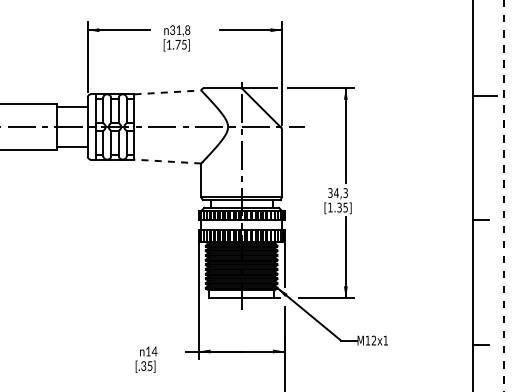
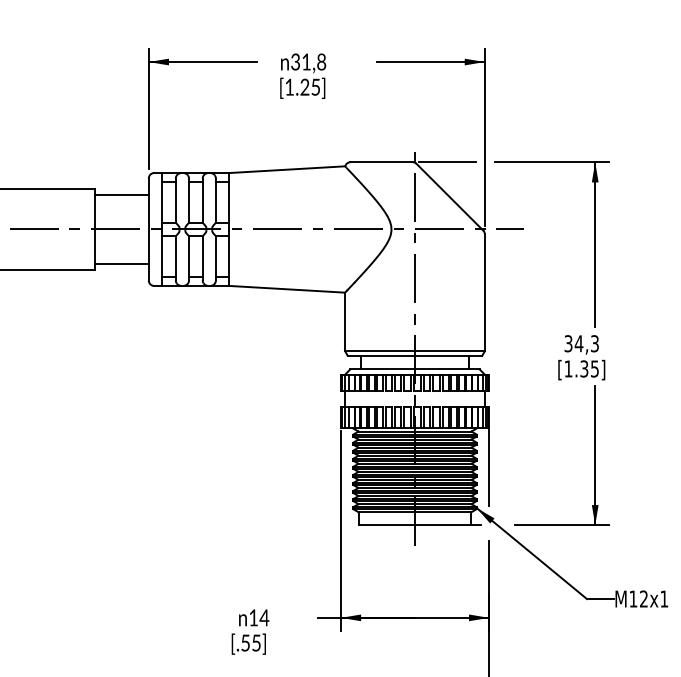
text: (177, 44) -> (303, 86), [1.75] -> [1.25]
line: (167, 92) -> (286, 169), dashed -> solid
line: (167, 161) -> (286, 289), dashed -> solid
text: (143, 365) -> (245, 642), [.35] -> [.55]

